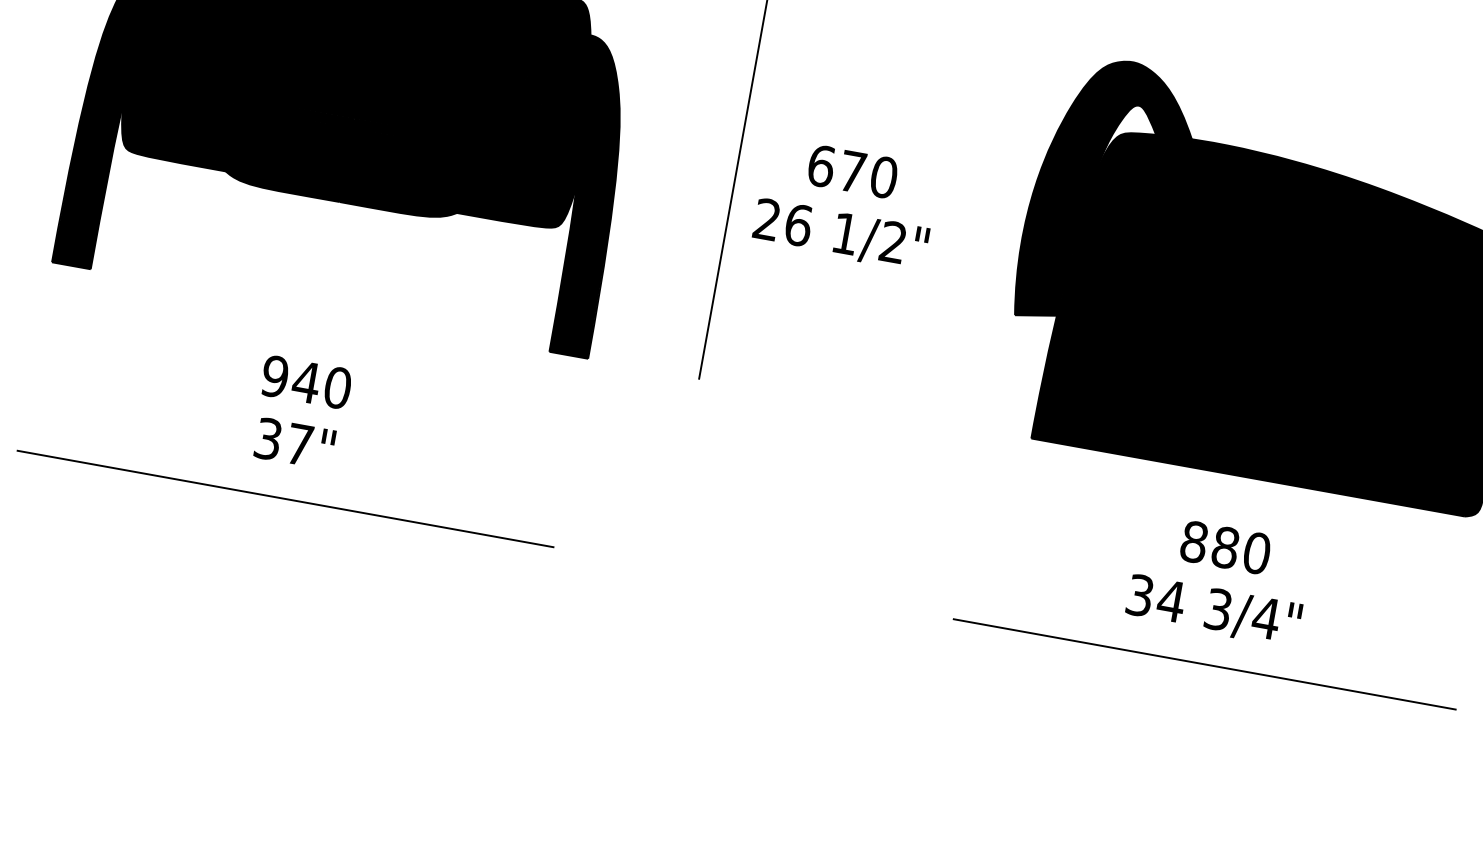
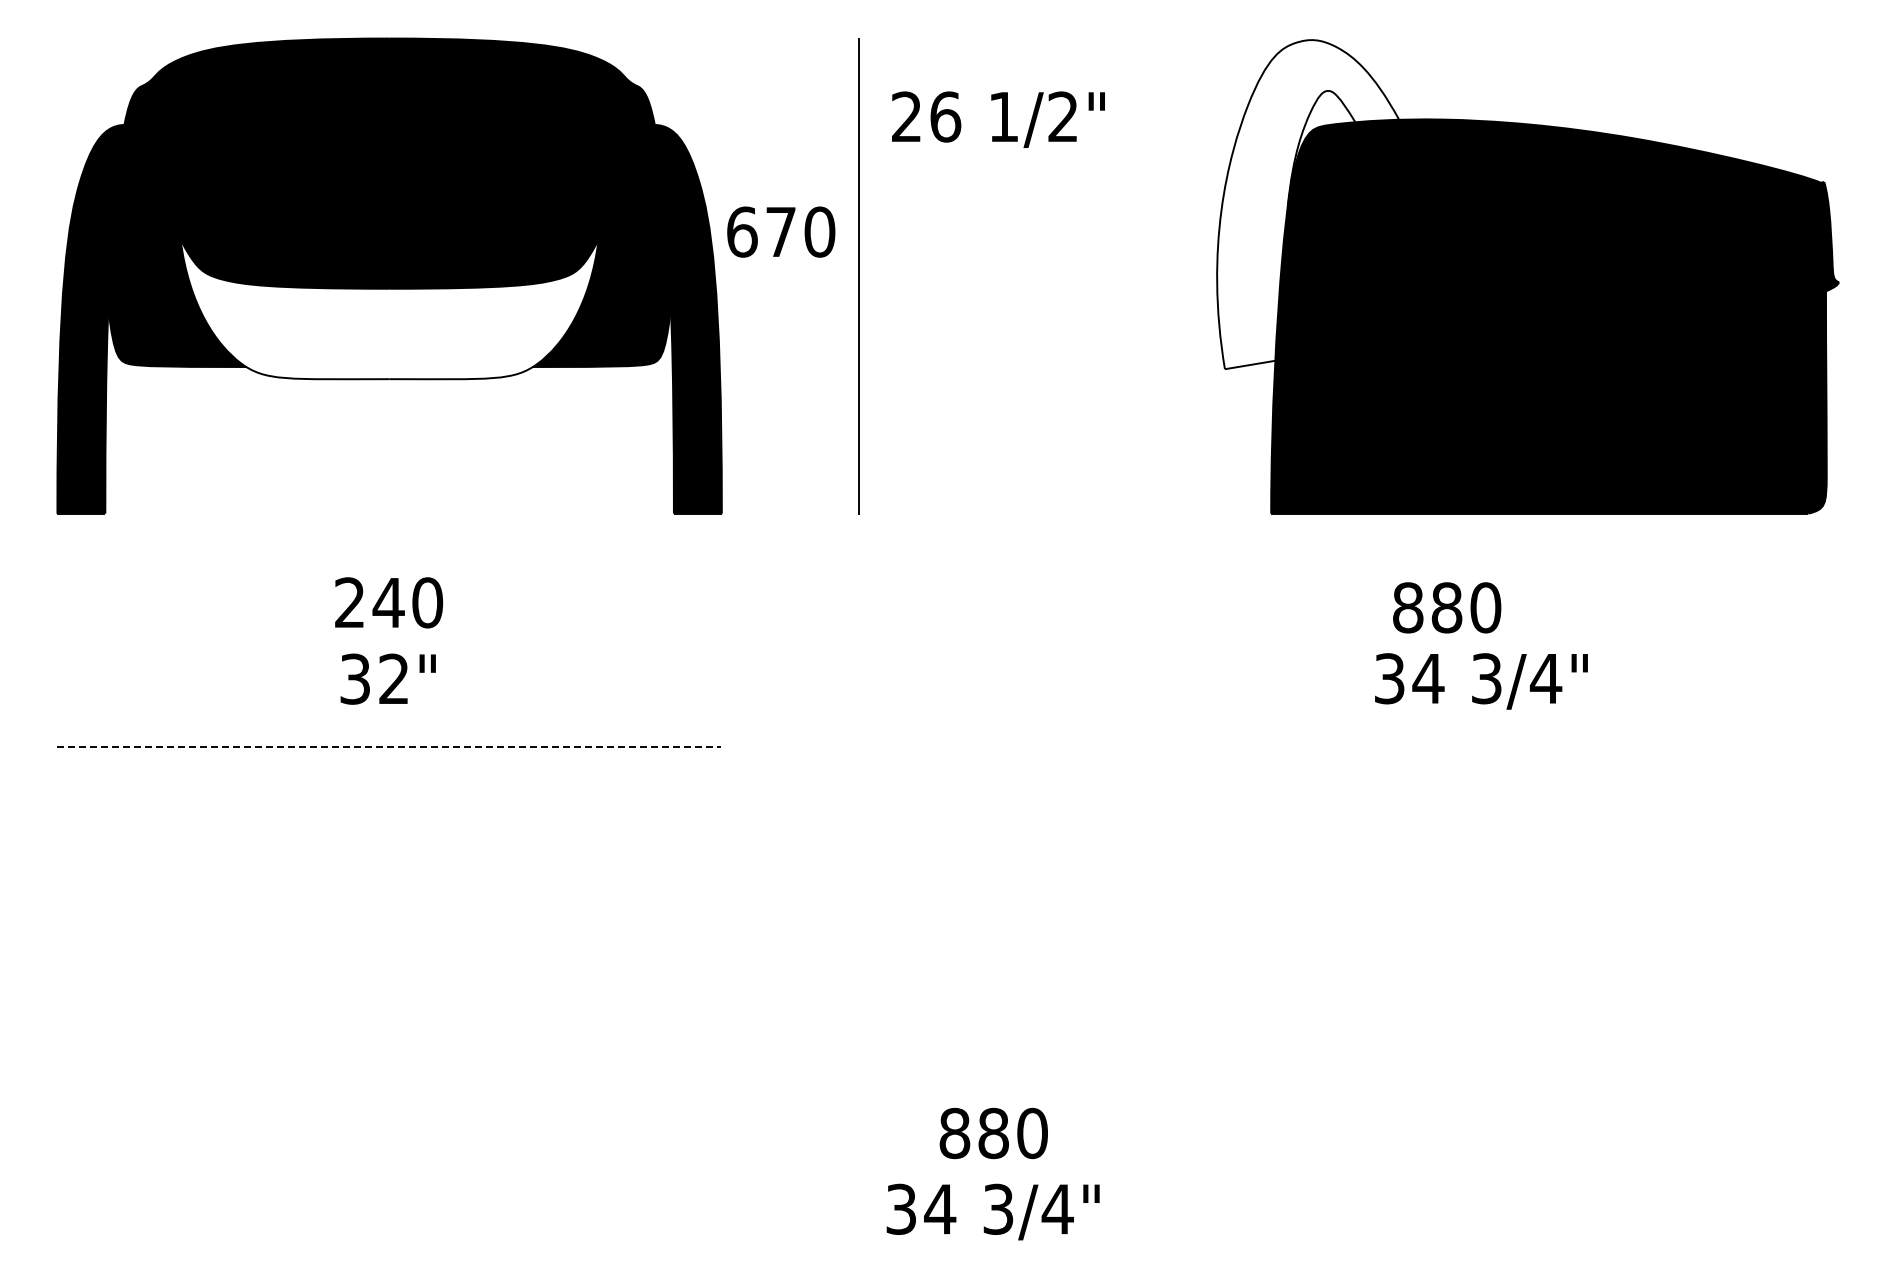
fill: (349, 145) -> (389, 309), removed
text: (853, 171) -> (781, 231), moved
fill: (1106, 194) -> (1308, 204), removed
text: (840, 234) -> (998, 119), moved
text: (274, 376) -> (349, 602), 940 -> 240
text: (299, 444) -> (393, 678), 37" -> 32"
line: (286, 499) -> (389, 747), solid -> dashed
text: (1226, 547) -> (1447, 607), moved
text: (1213, 611) -> (1481, 681), moved
line: (1205, 664) -> (1528, 747), removed

